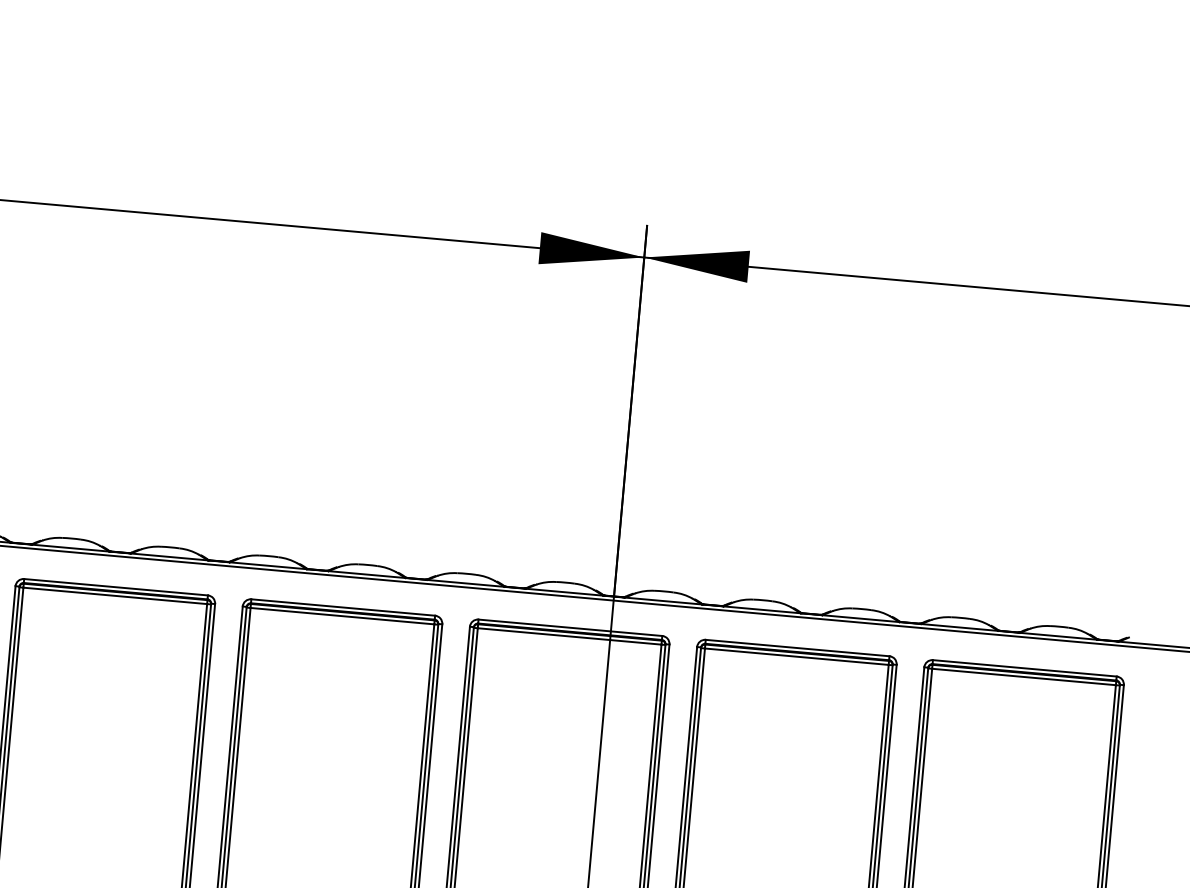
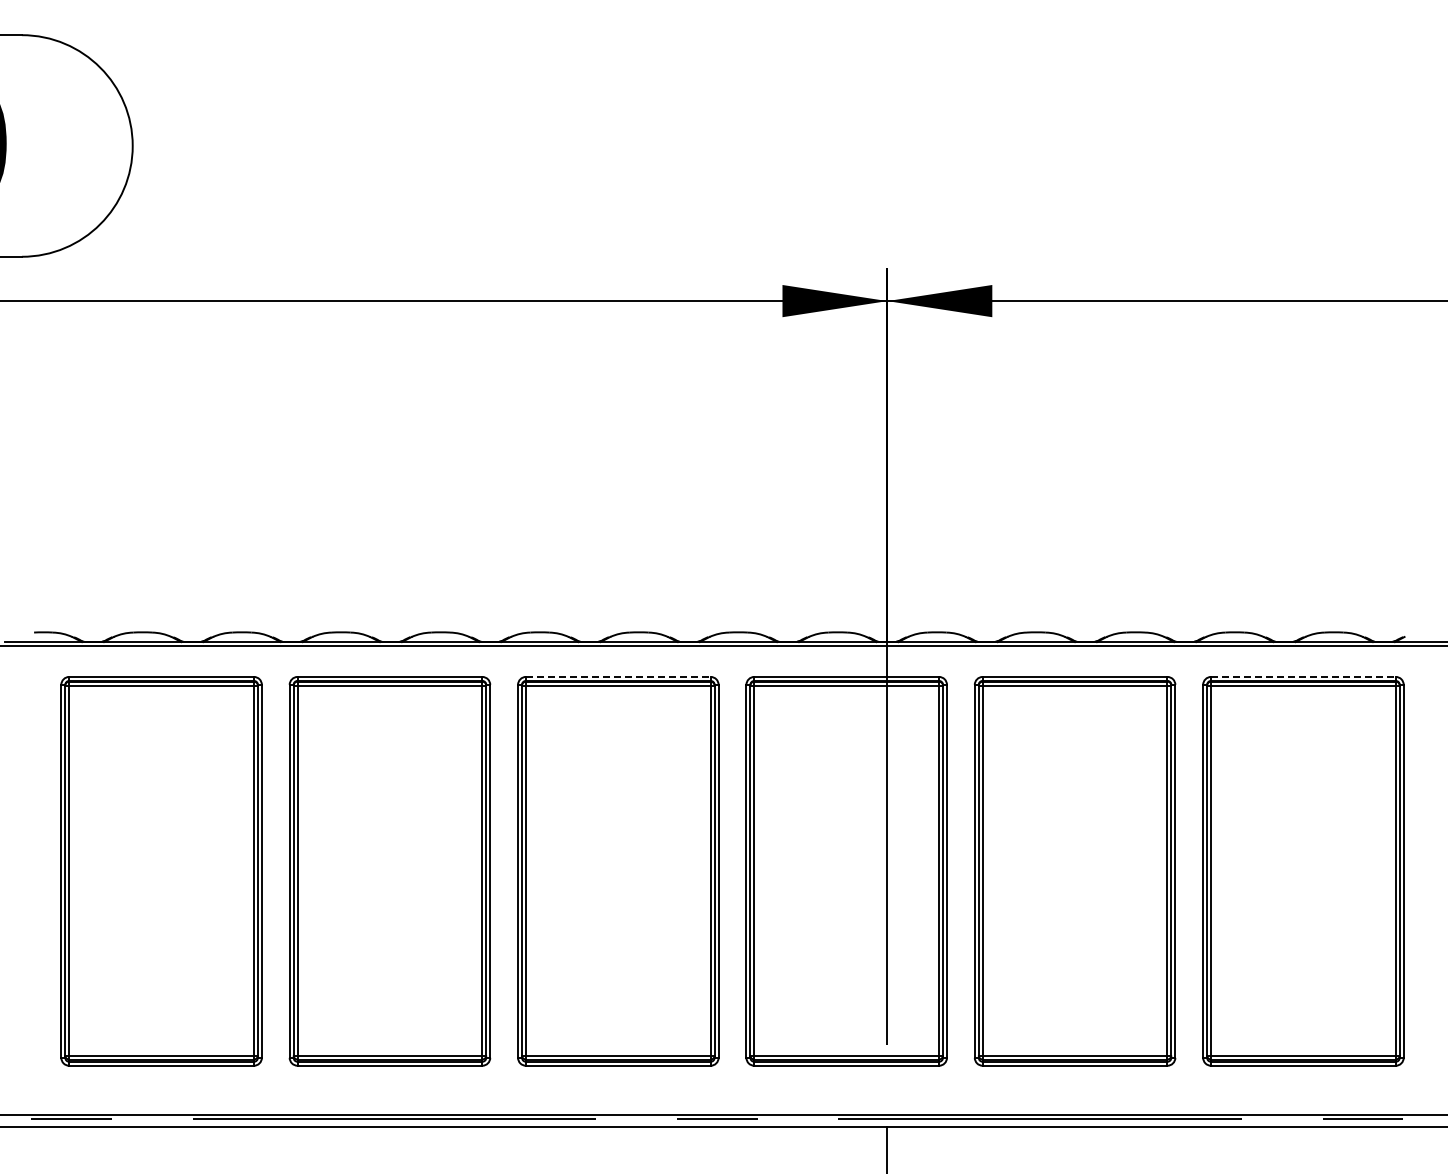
line: (343, 607) -> (618, 676), solid -> dashed
line: (1024, 667) -> (1303, 676), solid -> dashed

